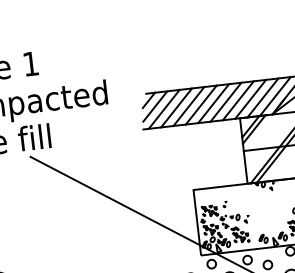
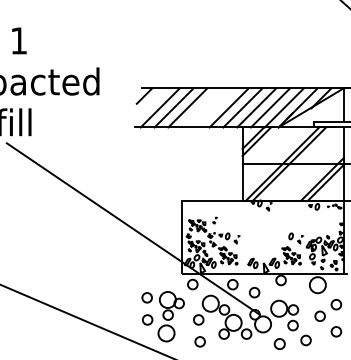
line: (212, 103) -> (214, 107), removed
line: (201, 104) -> (201, 107), removed
line: (155, 106) -> (150, 103), removed

